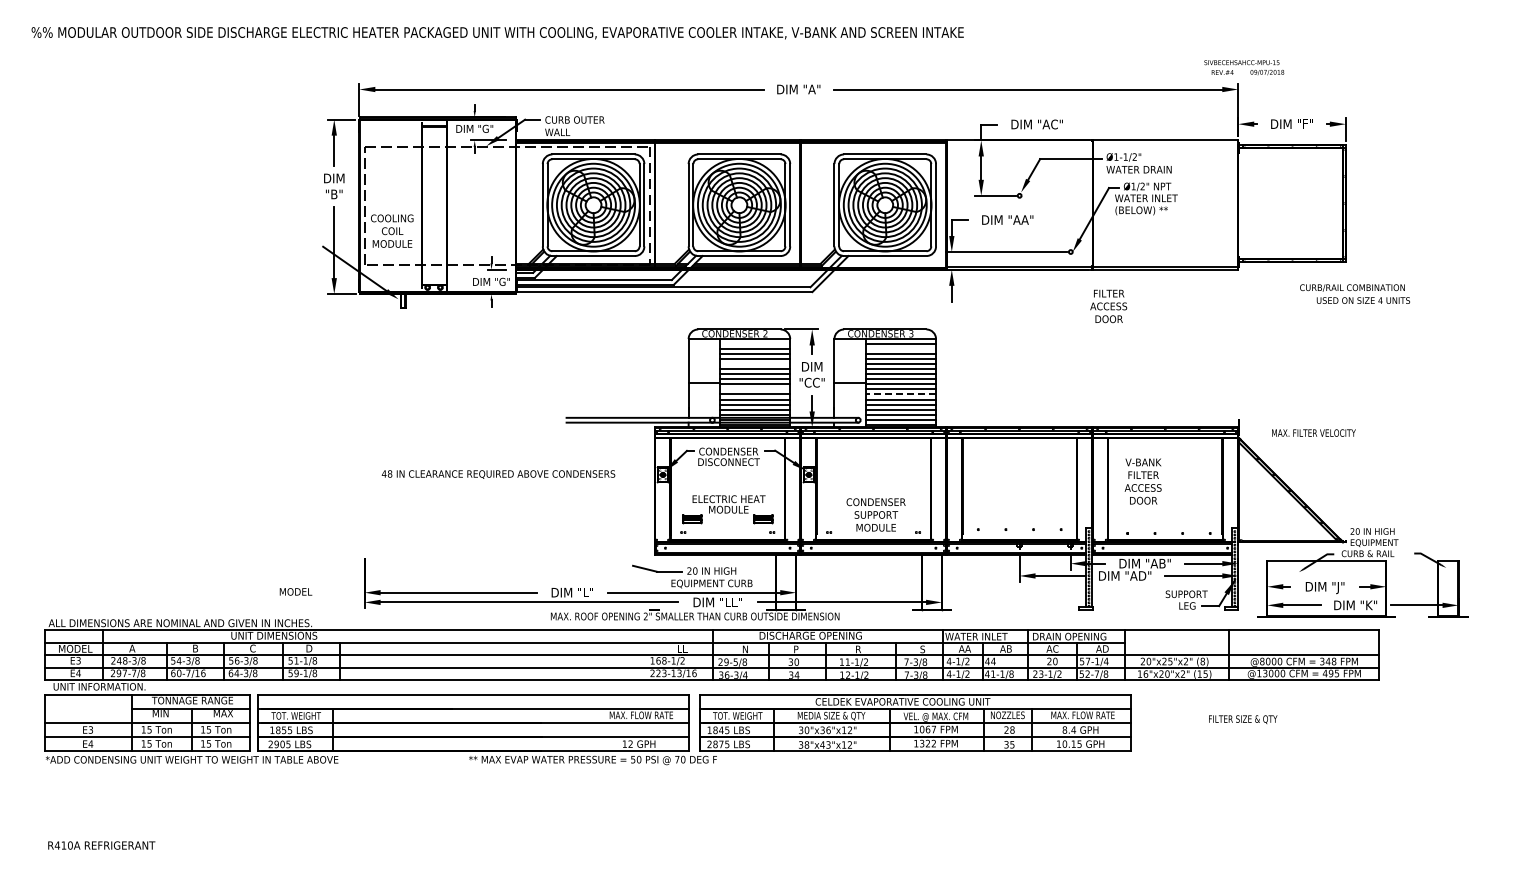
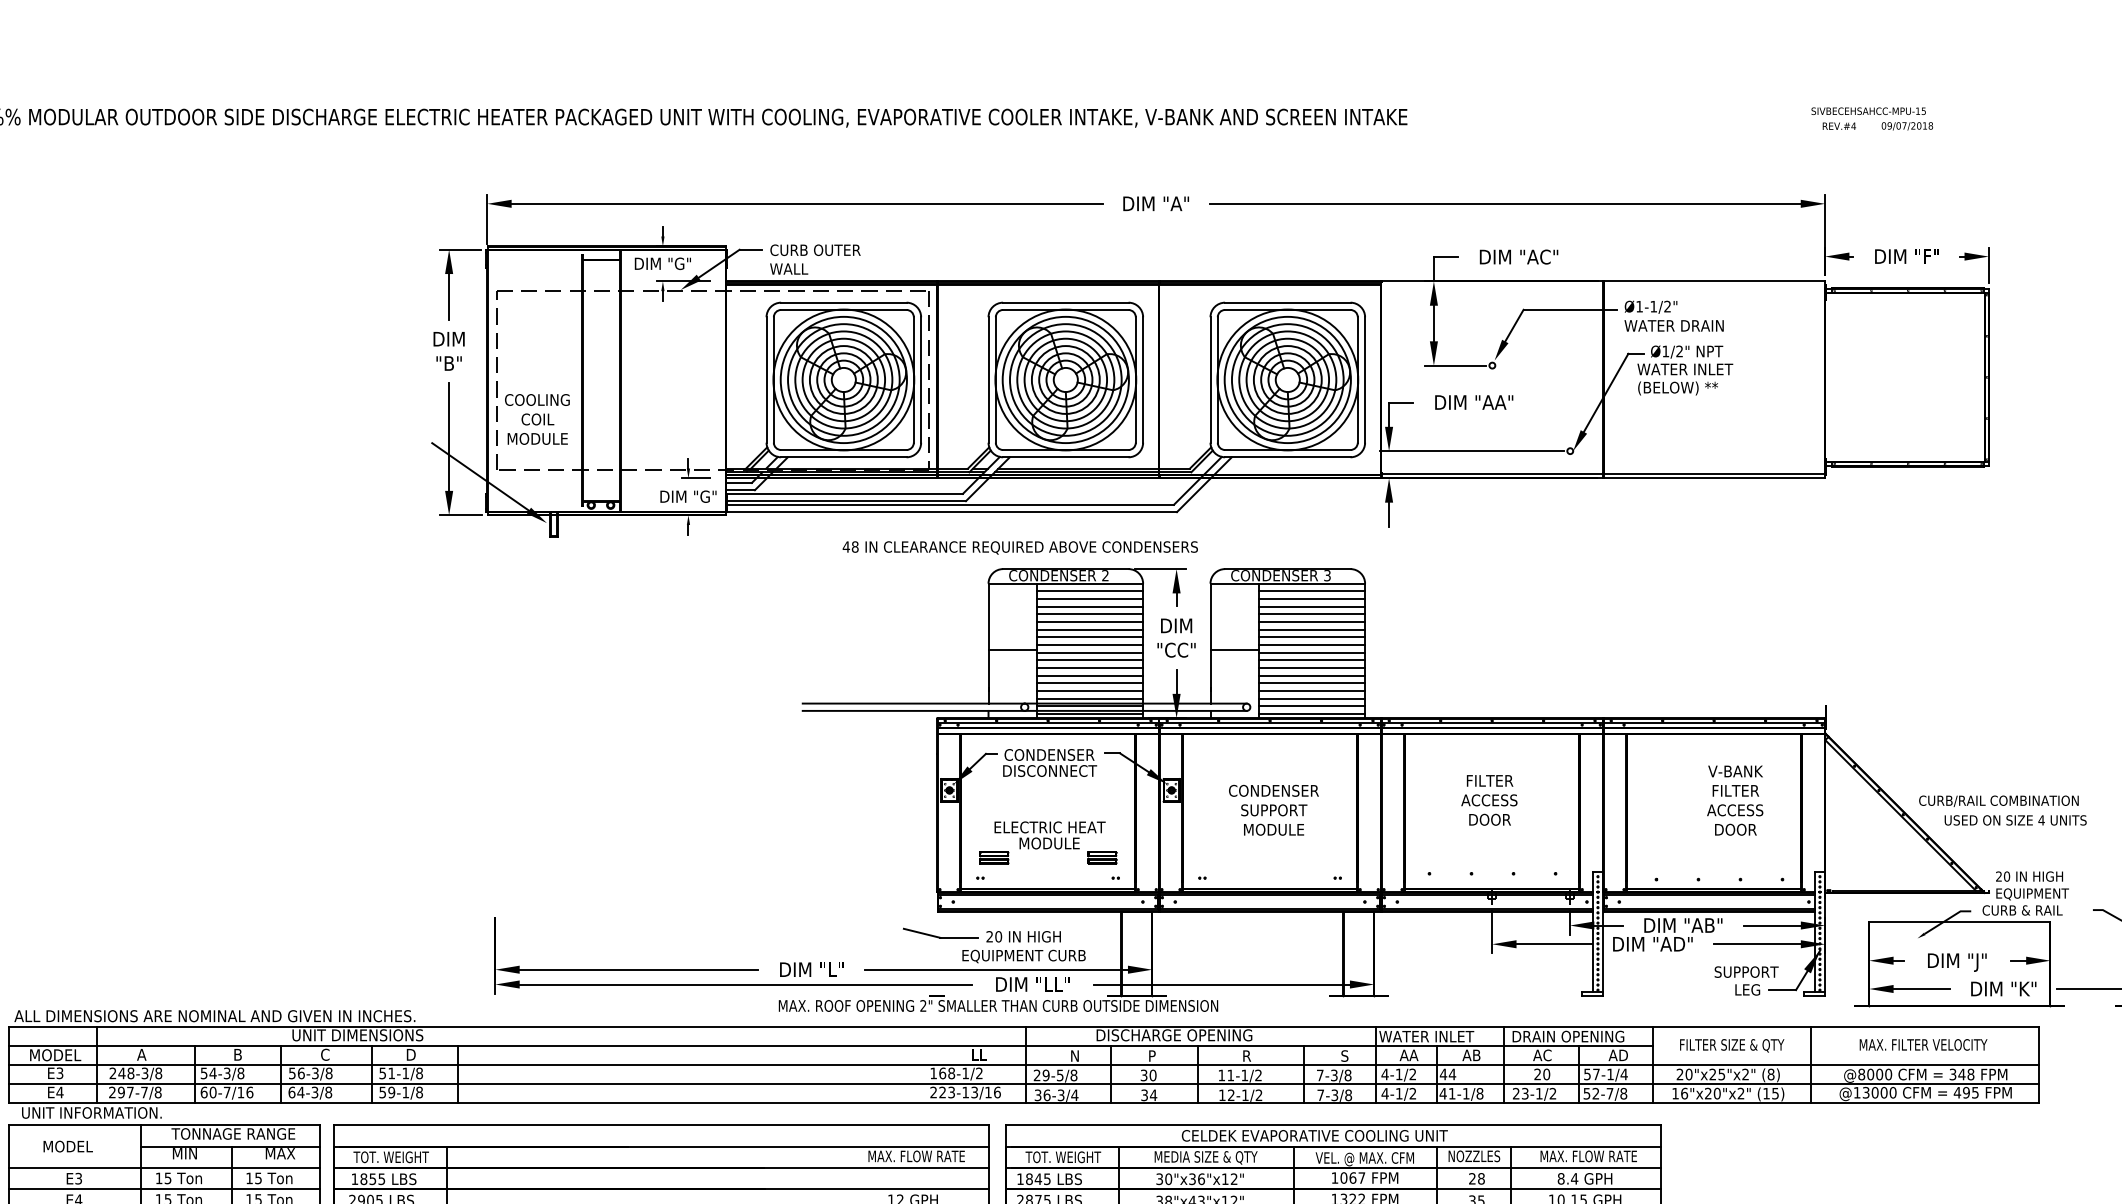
text: (1244, 67) -> (1872, 118), moved
text: (1355, 293) -> (2003, 809), moved
text: (1108, 306) -> (1489, 800), moved
line: (755, 344) -> (1090, 591), added
line: (901, 349) -> (1312, 599), added
line: (755, 364) -> (1090, 622), added
line: (755, 389) -> (1090, 660), added
line: (900, 394) -> (1310, 668), dashed -> solid
text: (1313, 432) -> (1922, 1044), moved
text: (498, 474) -> (1020, 547), moved
text: (1142, 481) -> (1734, 800), moved
text: (875, 514) -> (1272, 809), moved
text: (295, 591) -> (67, 1145), moved
text: (1243, 719) -> (1732, 1045), moved

